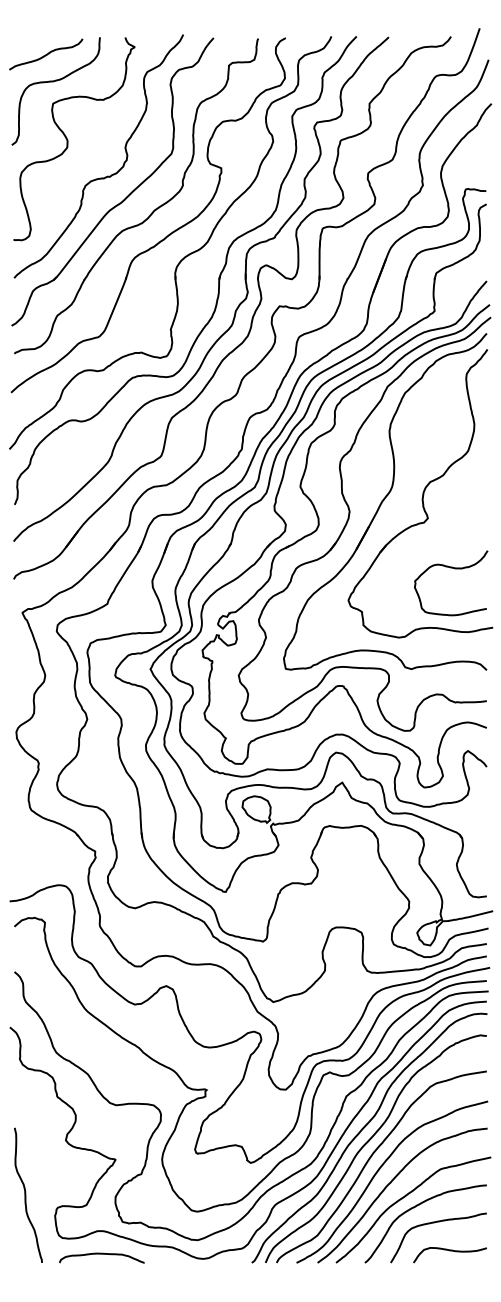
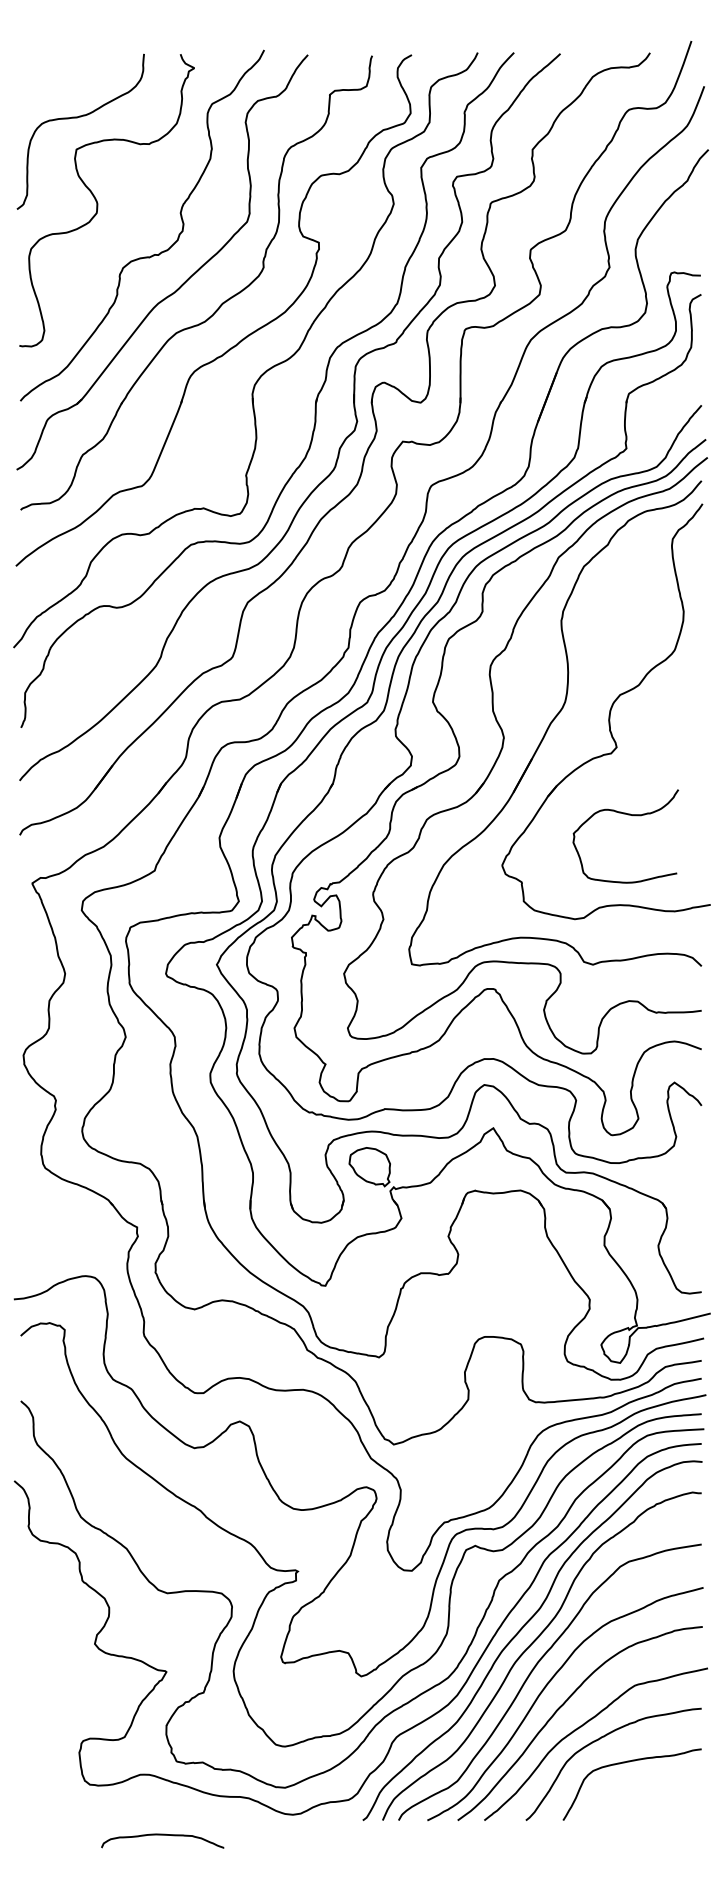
curve: (46, 54) -> (66, 78), removed
curve: (454, 569) -> (630, 816), moved
curve: (26, 1194) -> (38, 1721), removed
curve: (449, 1251) -> (647, 1804), removed
curve: (101, 1254) -> (162, 1835), moved

